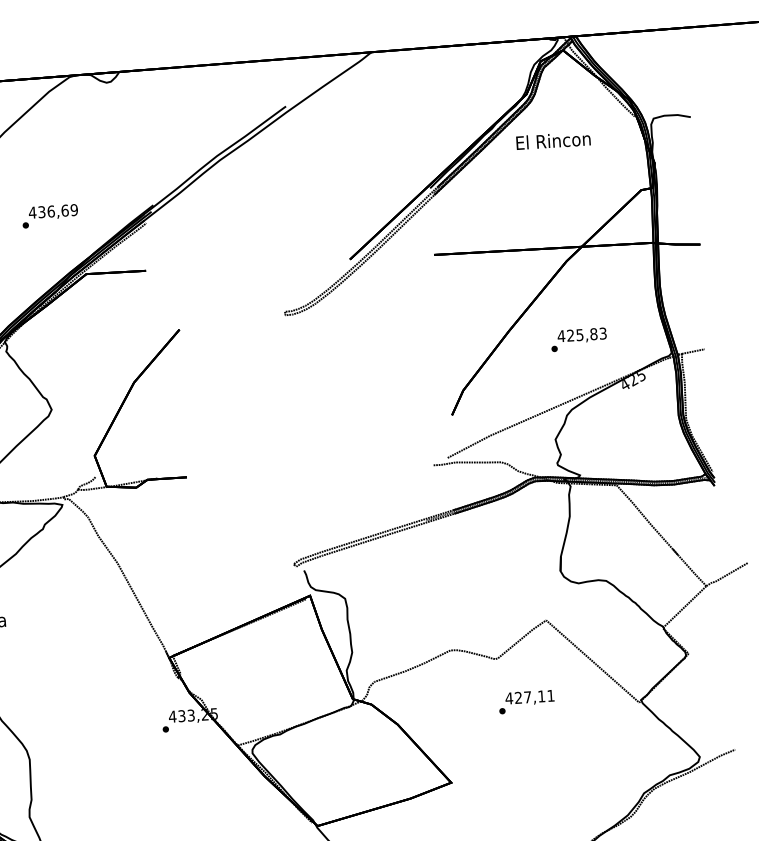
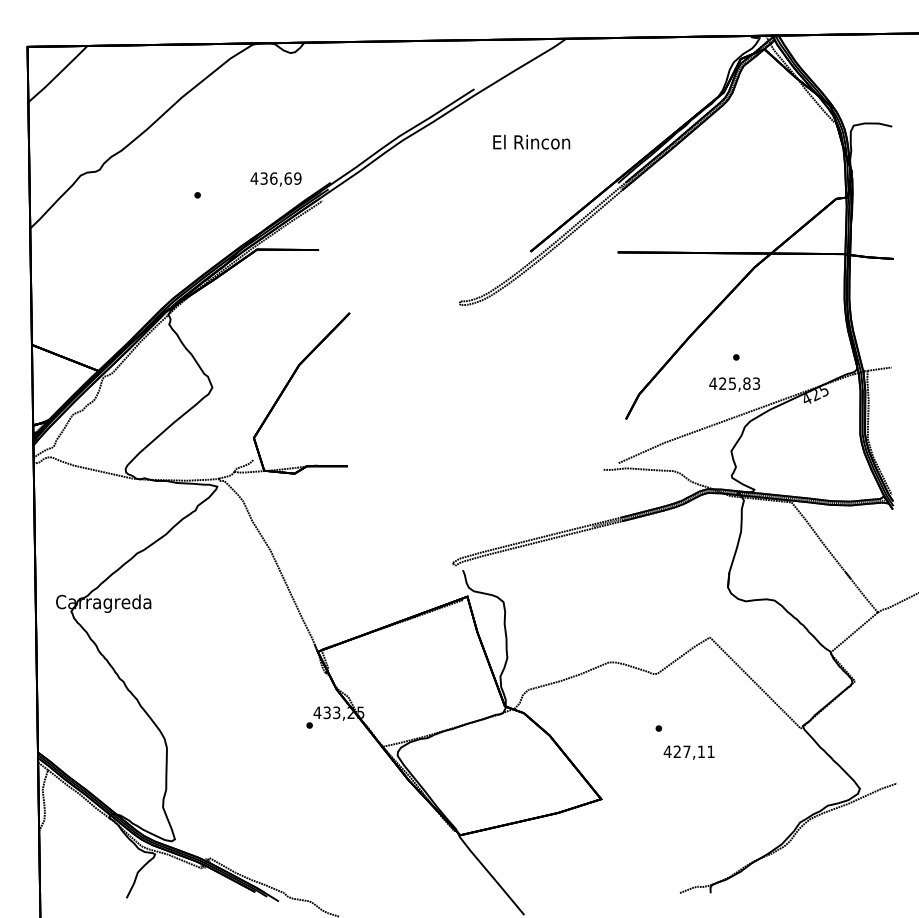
text: (553, 140) -> (531, 141), moved
text: (52, 212) -> (275, 179), moved
text: (581, 335) -> (734, 384), moved
text: (529, 697) -> (688, 752), moved

